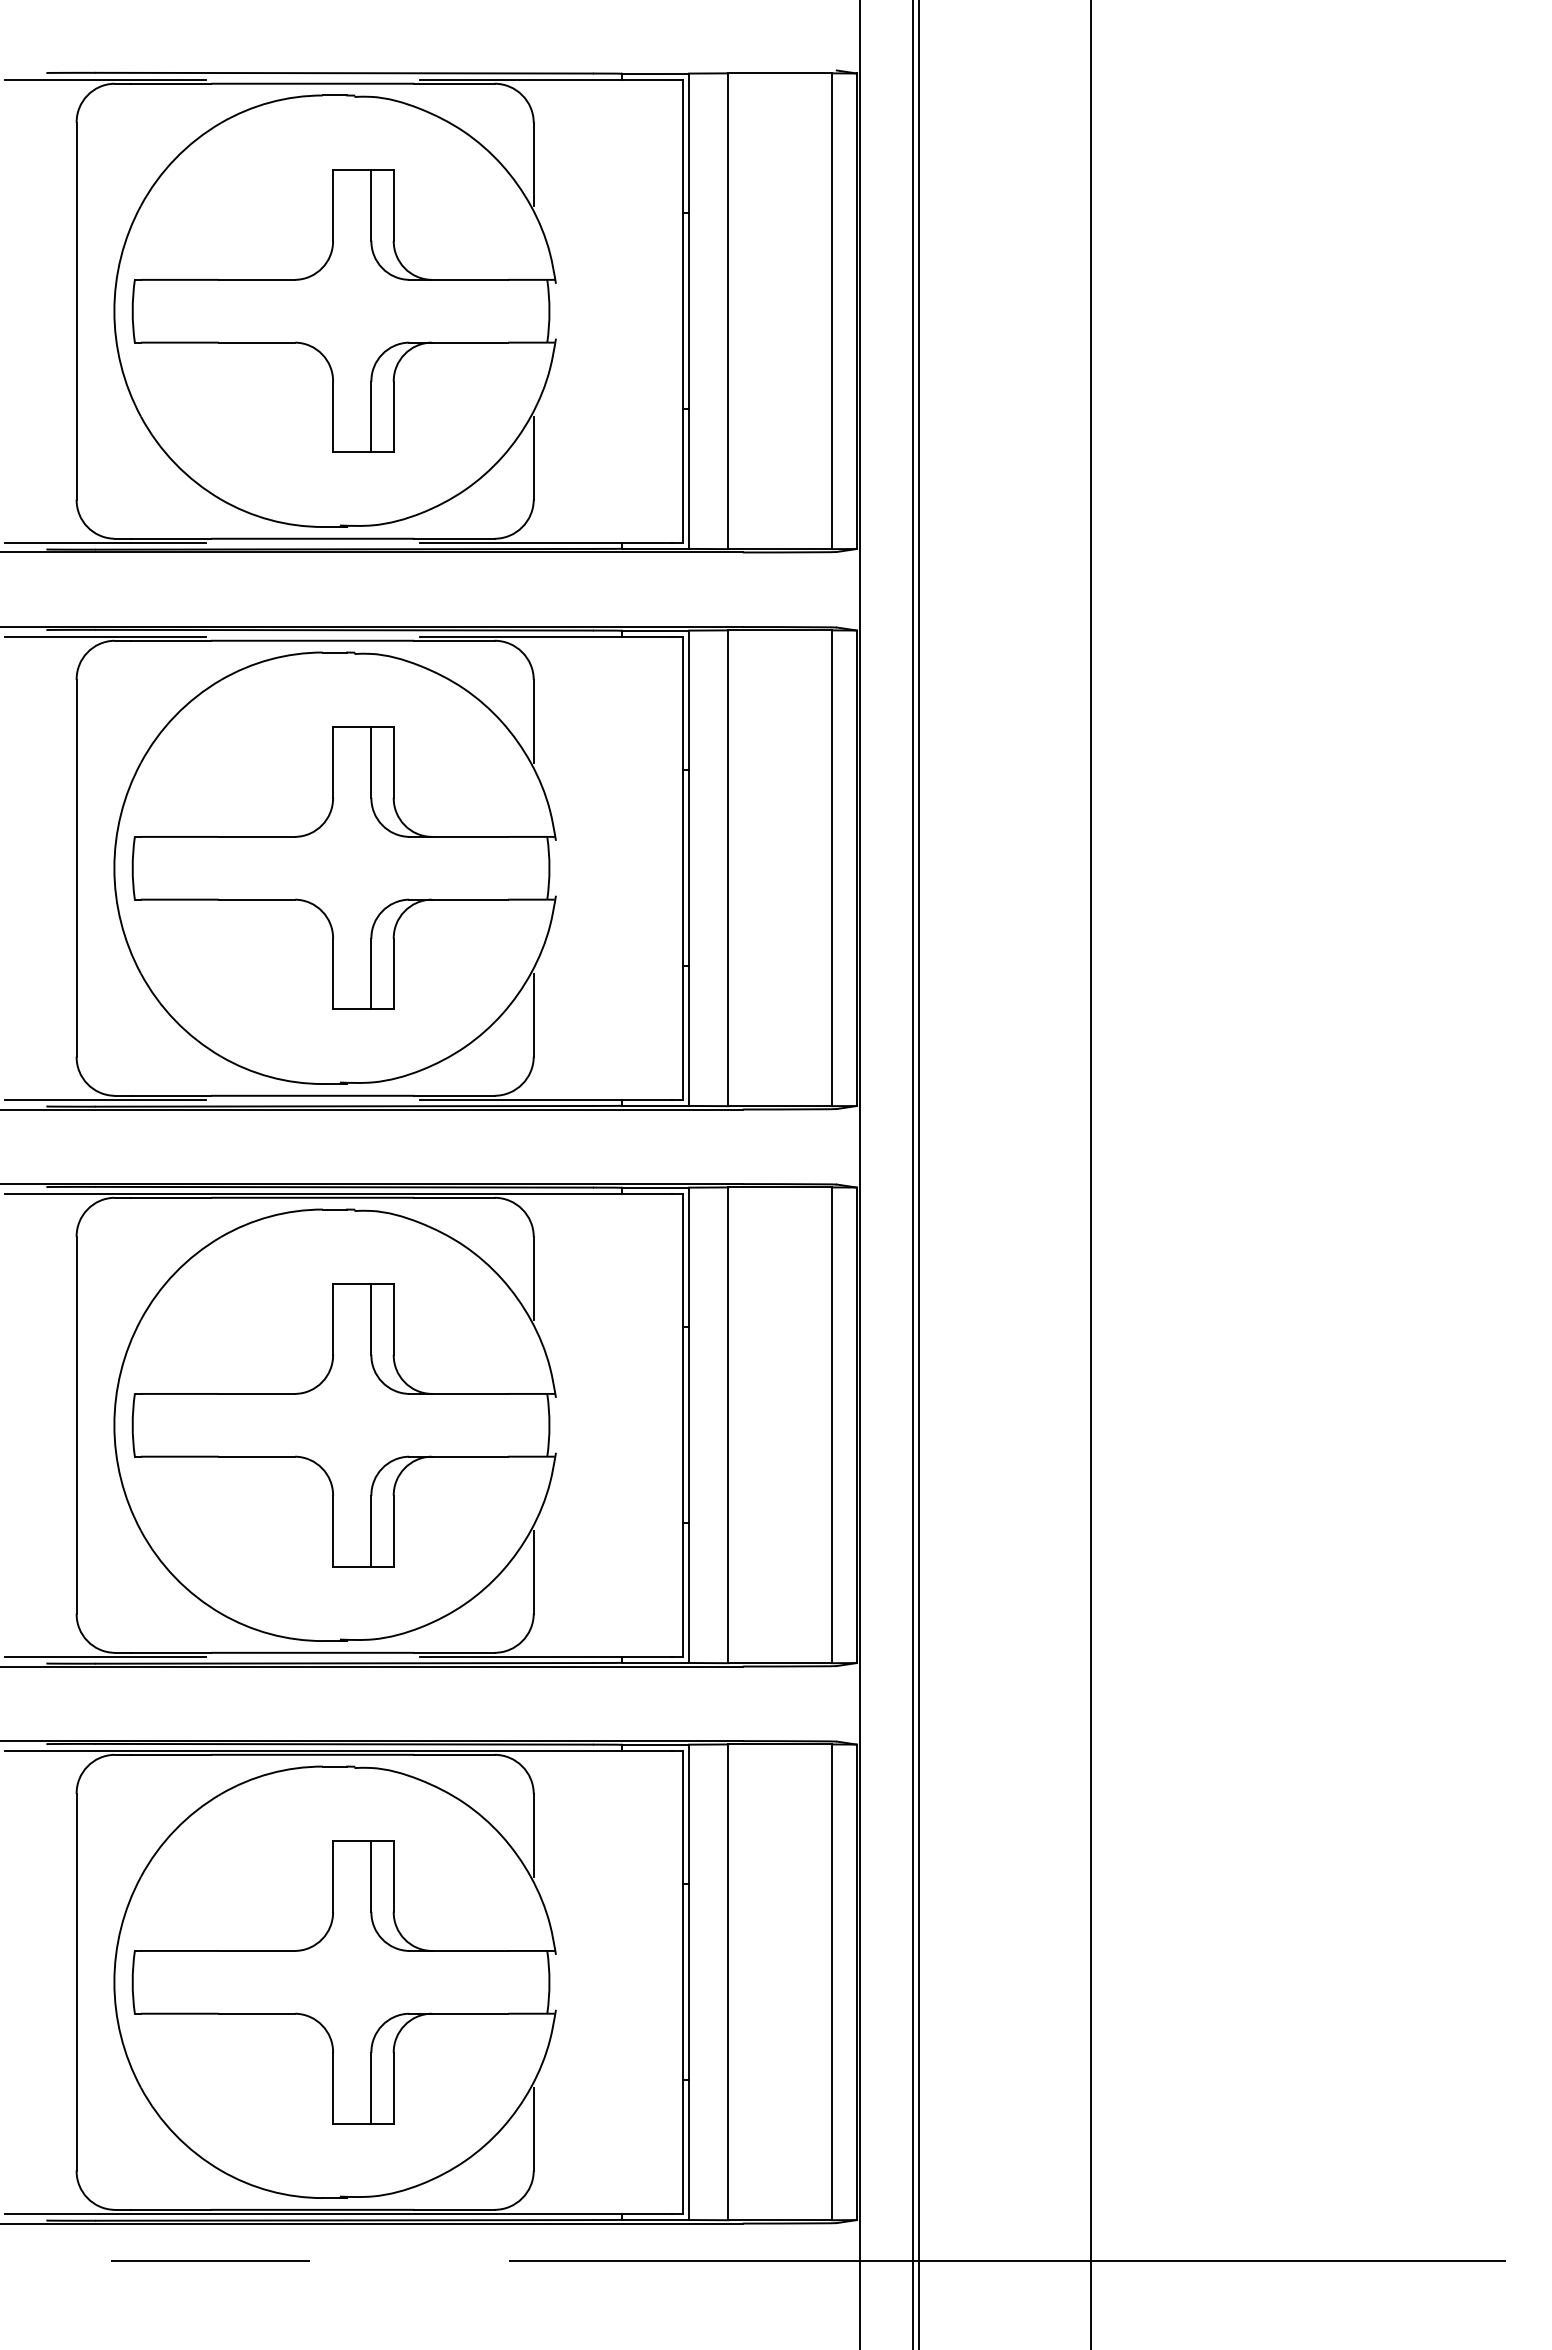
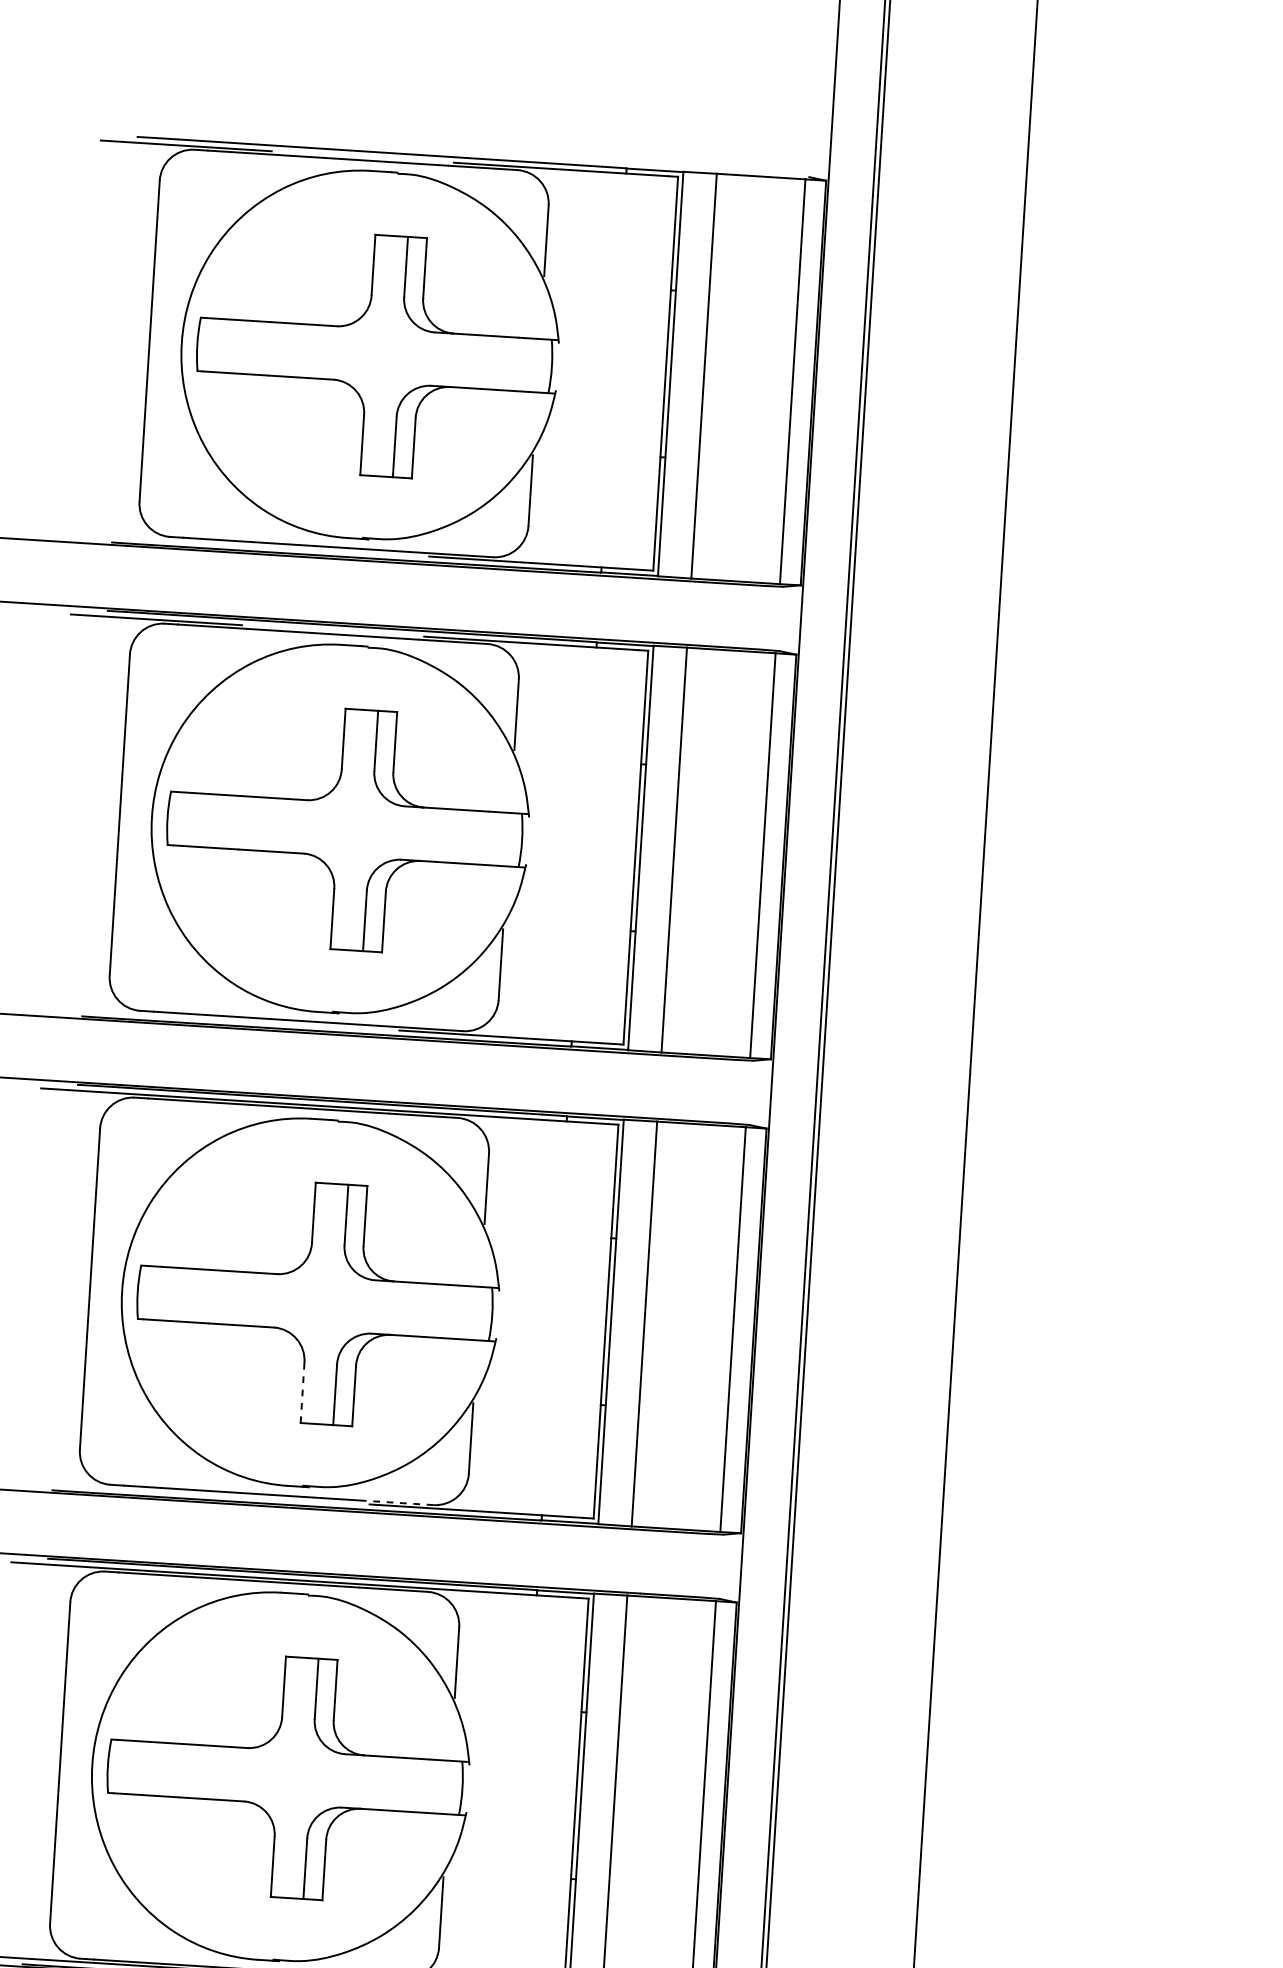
line: (104, 542) -> (160, 539), removed
line: (104, 1099) -> (131, 1013), removed
line: (333, 1531) -> (302, 1393), solid -> dashed
line: (453, 1652) -> (398, 1502), solid -> dashed
line: (104, 1656) -> (101, 1487), removed

